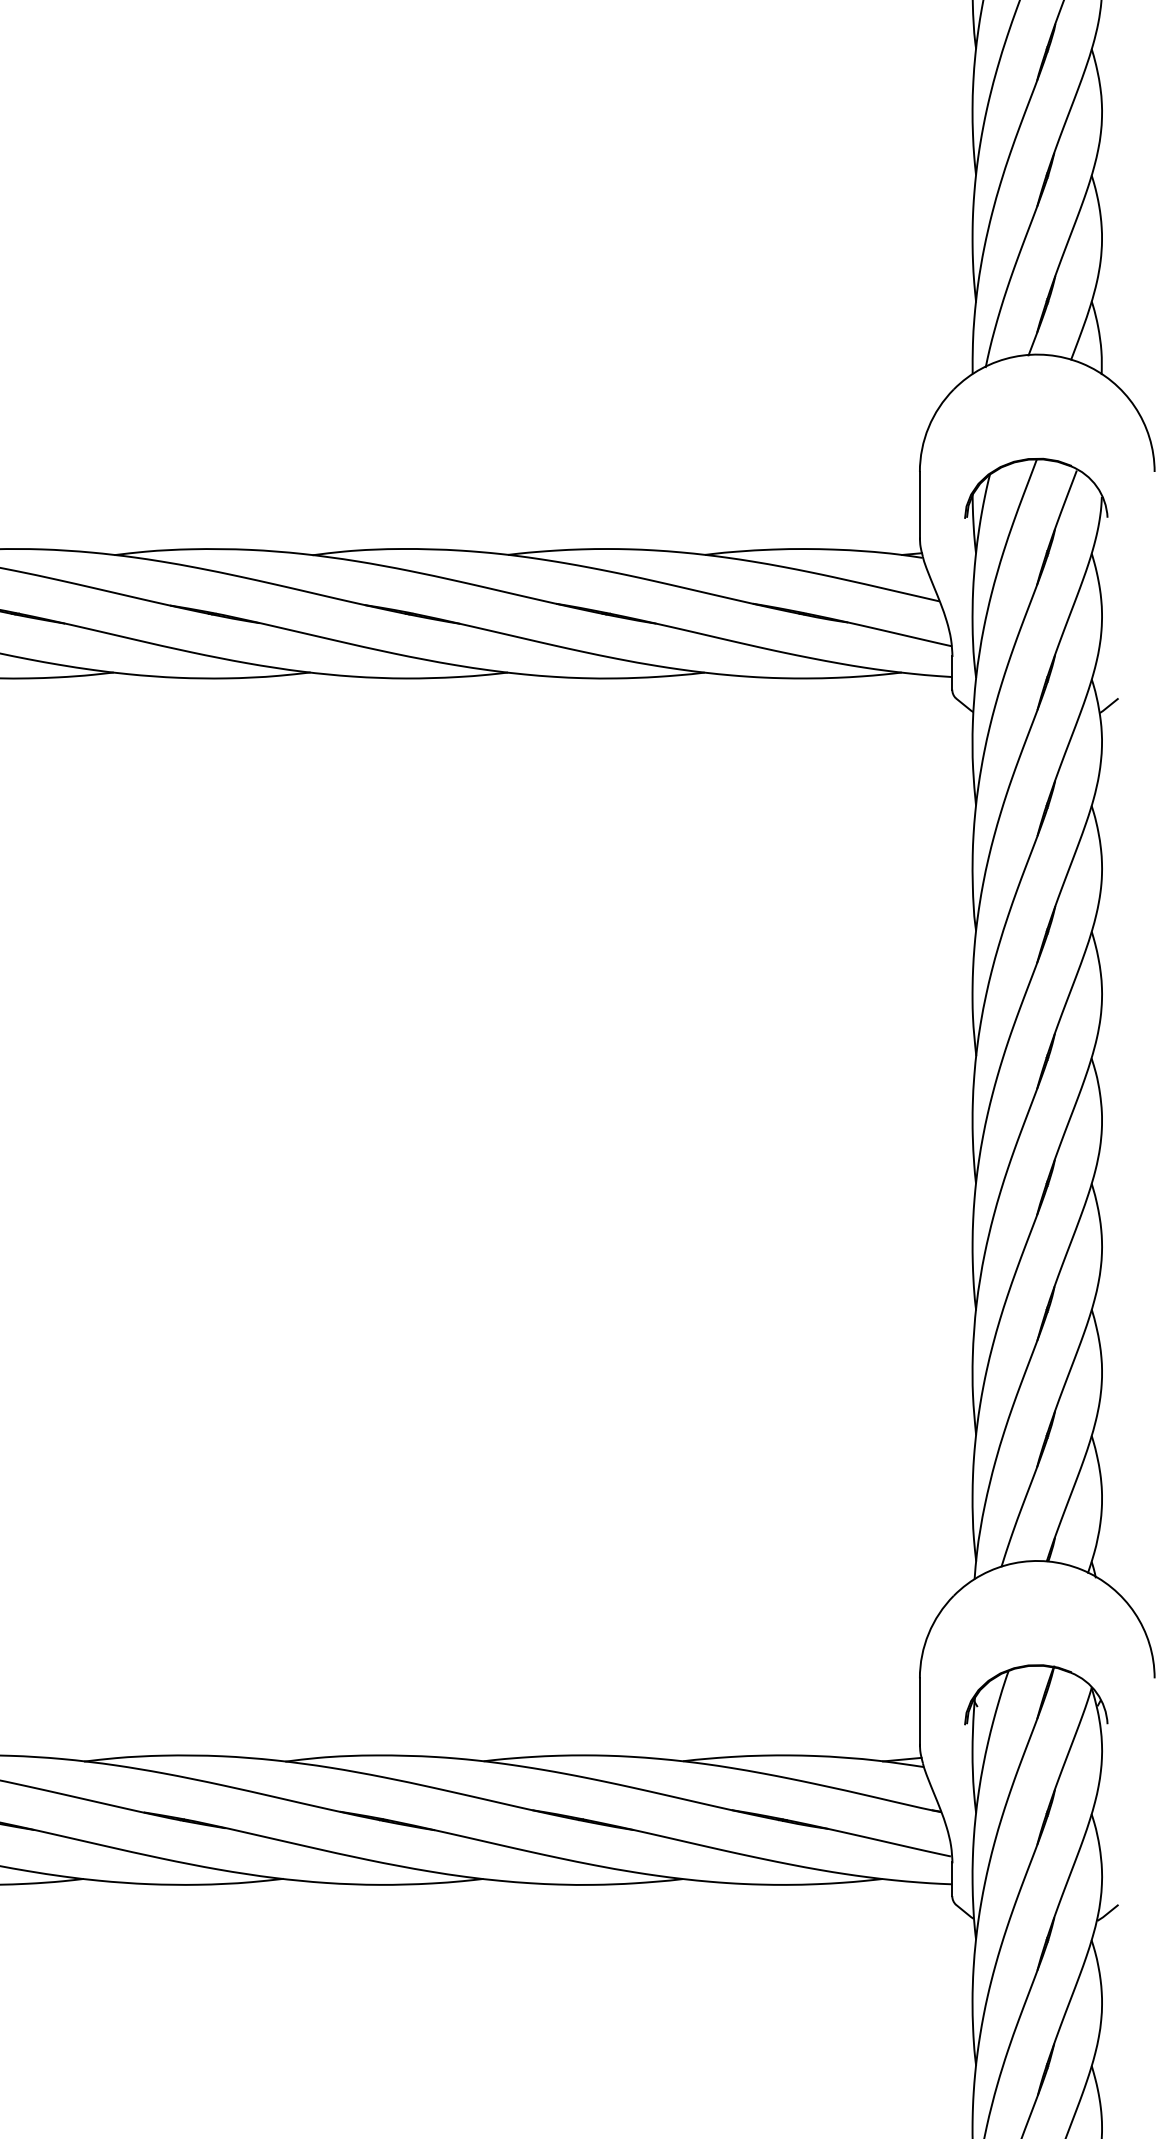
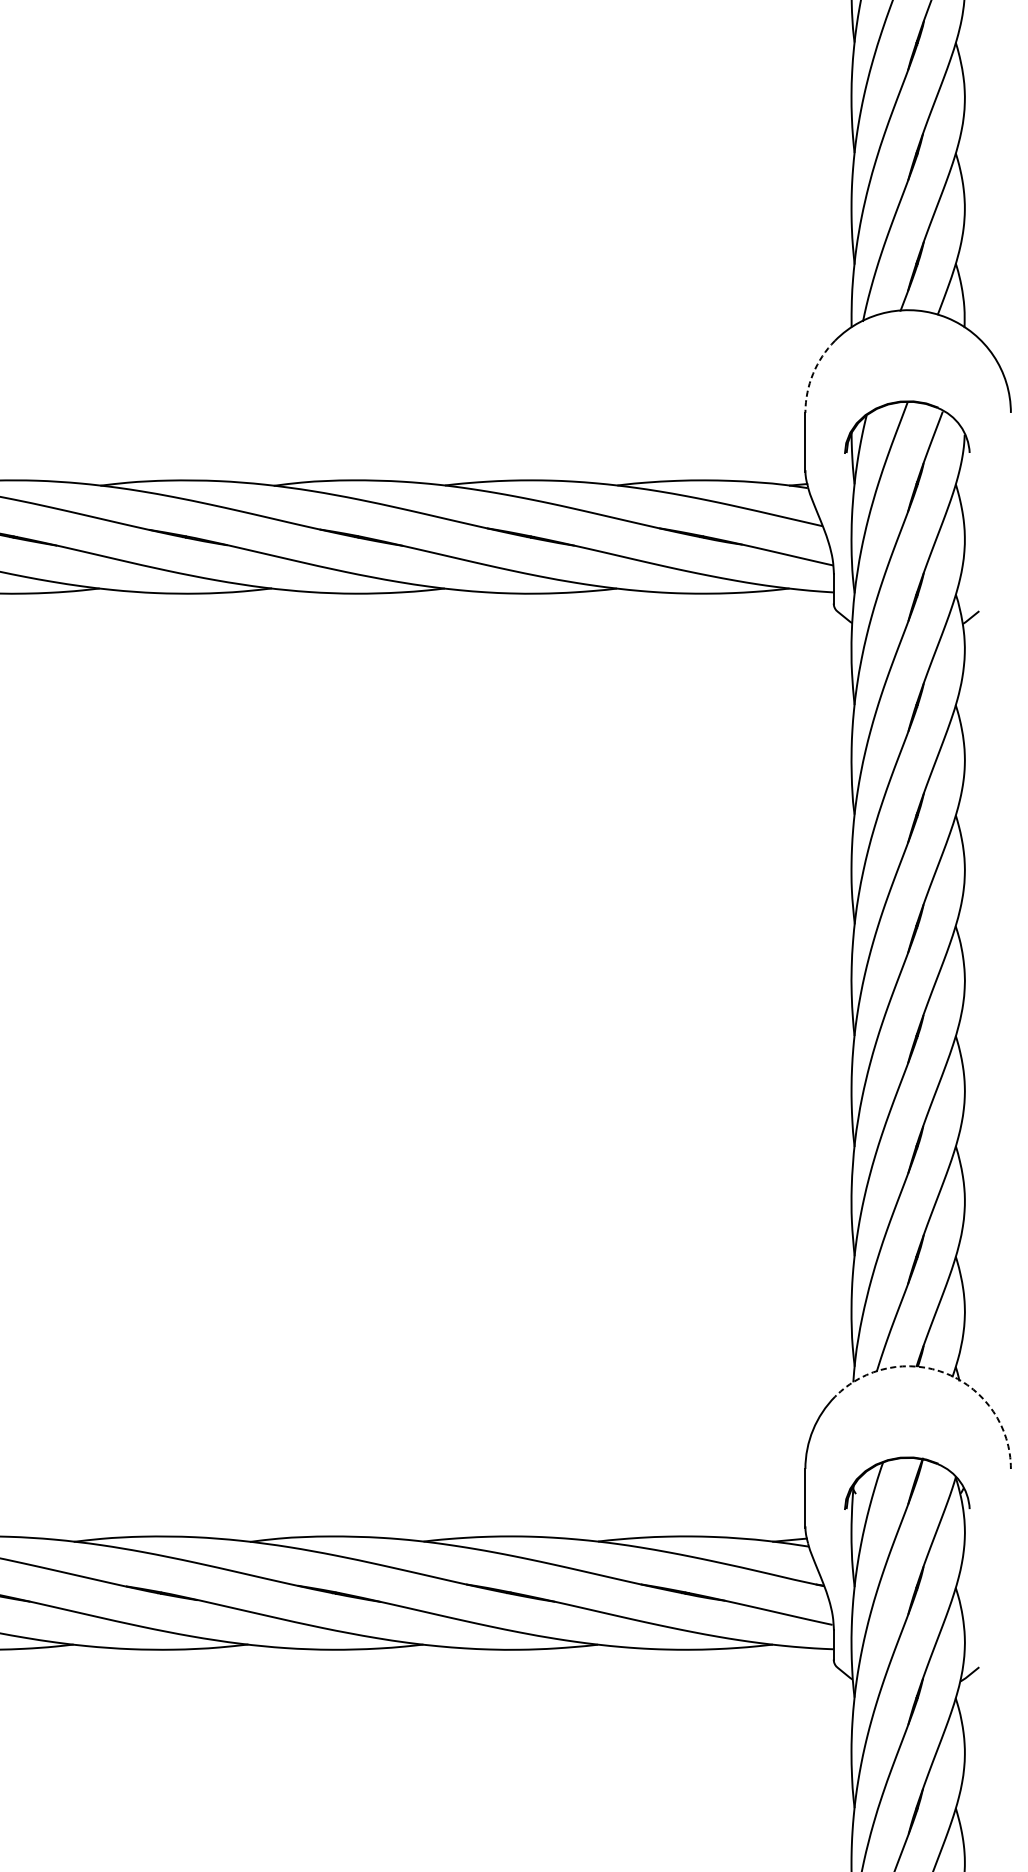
arc: (928, 427) -> (812, 373), solid -> dashed
arc: (1081, 1569) -> (946, 1373), solid -> dashed

